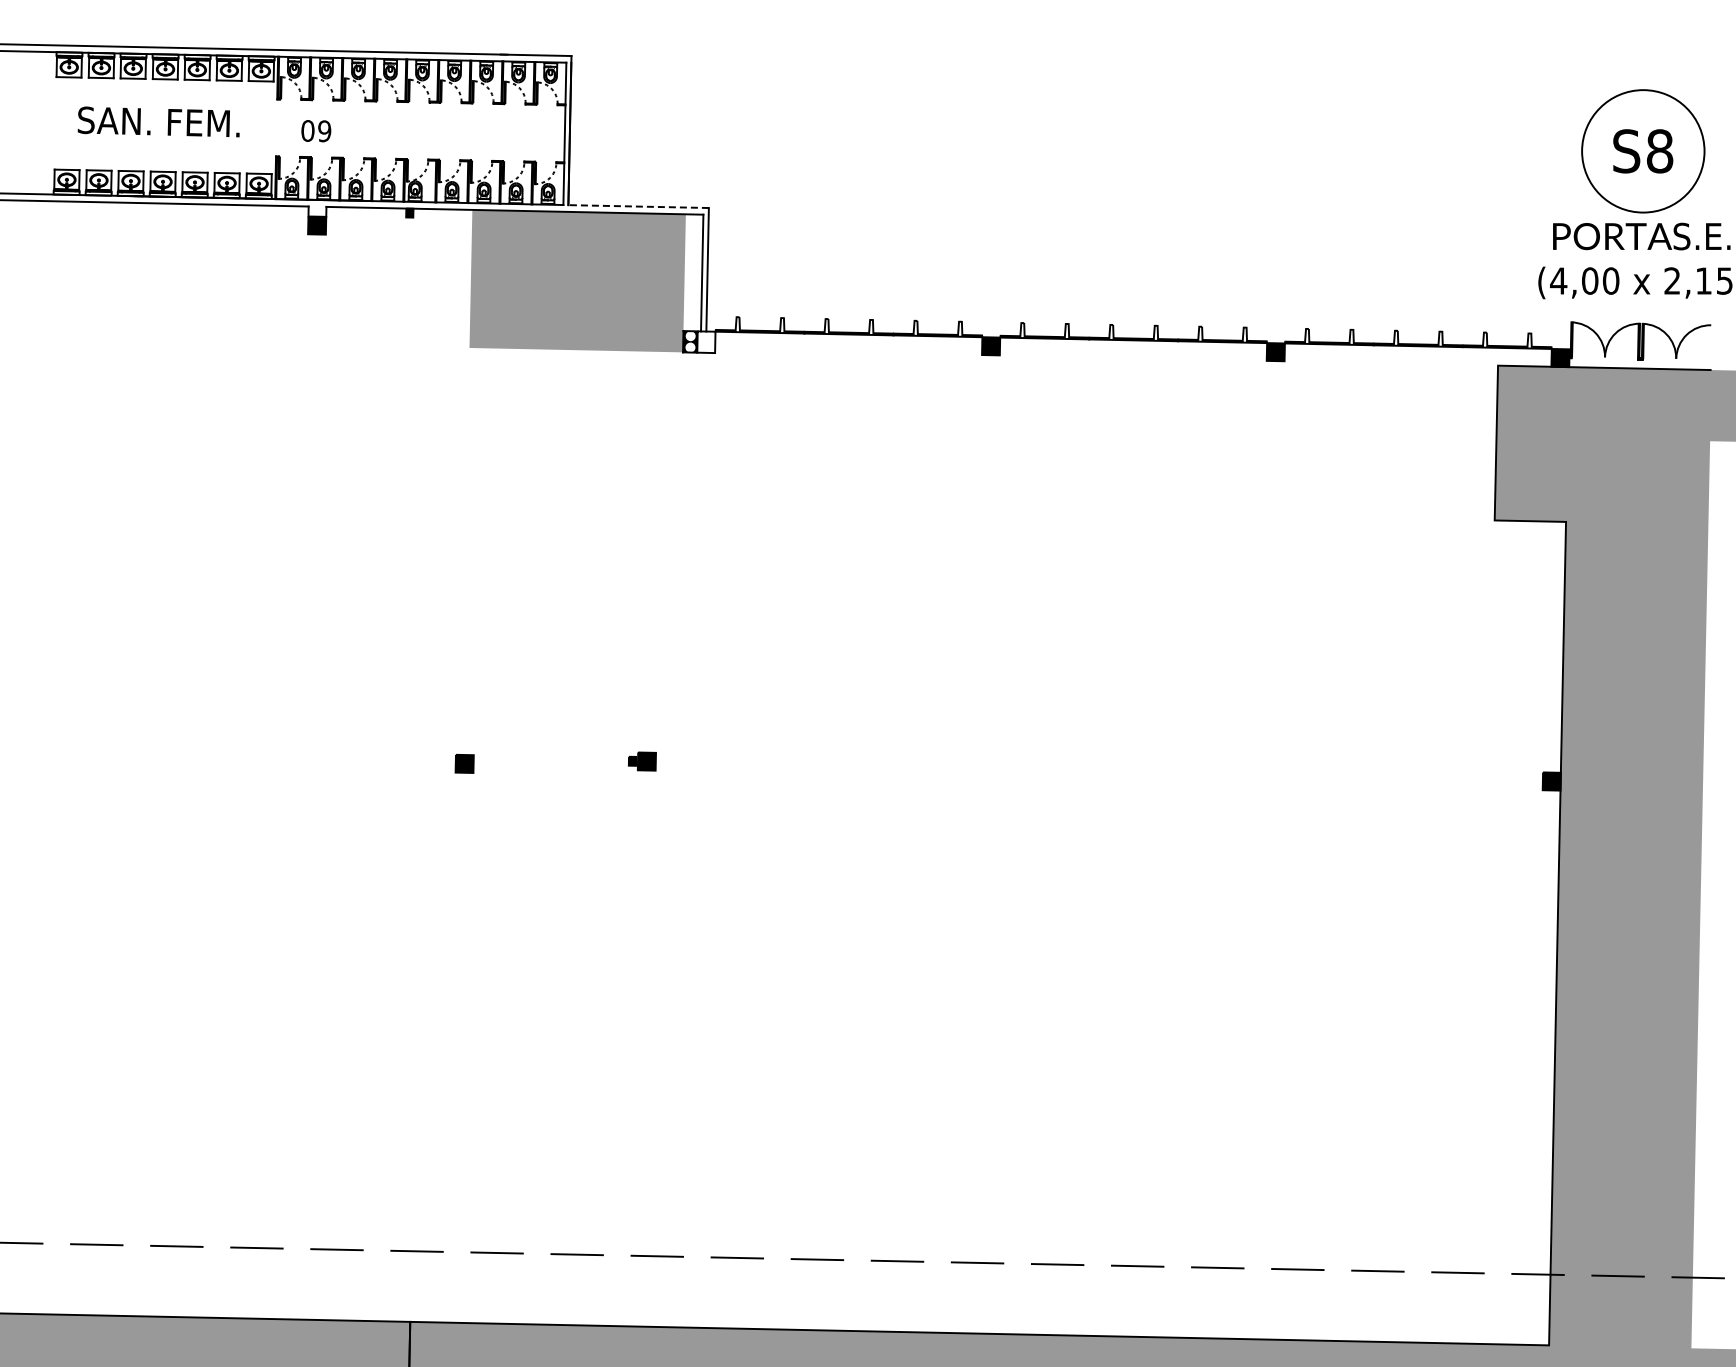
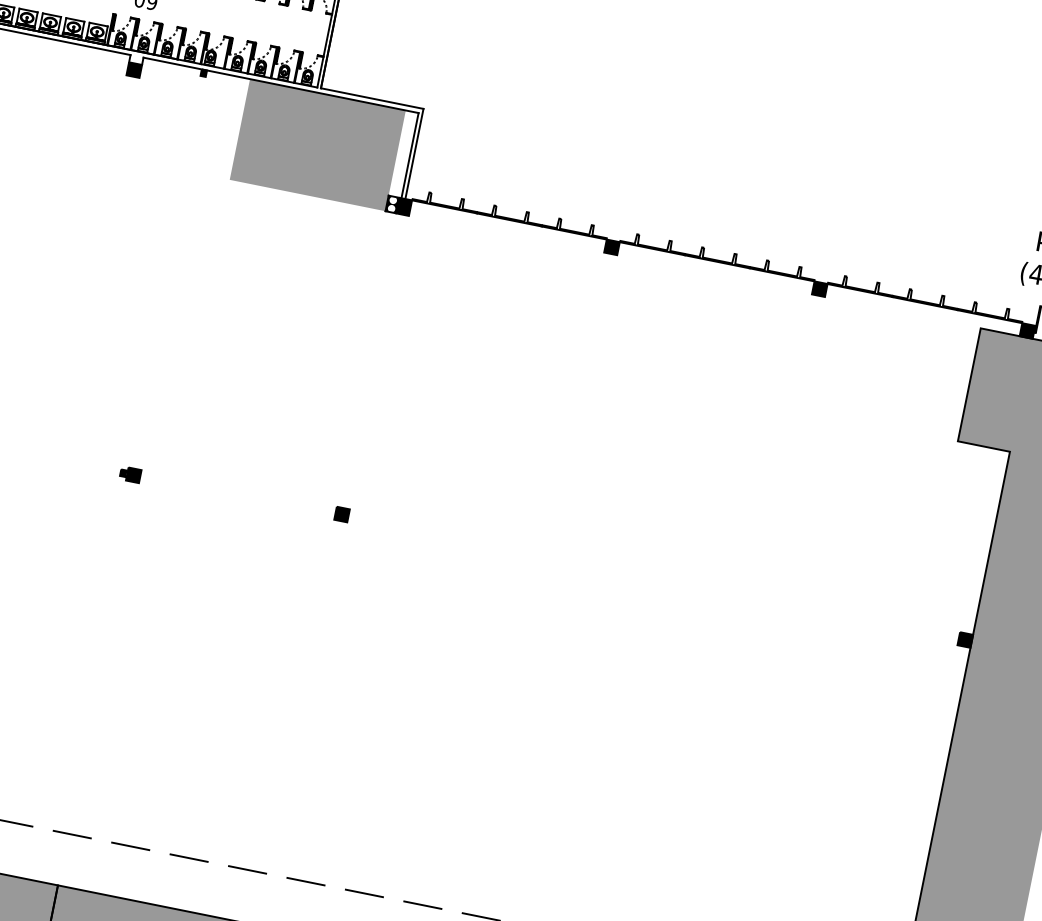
line: (638, 206) -> (372, 98), dashed -> solid
fill: (706, 342) -> (404, 207), added
part: (642, 761) -> (130, 474), moved
part: (464, 763) -> (341, 514), moved

